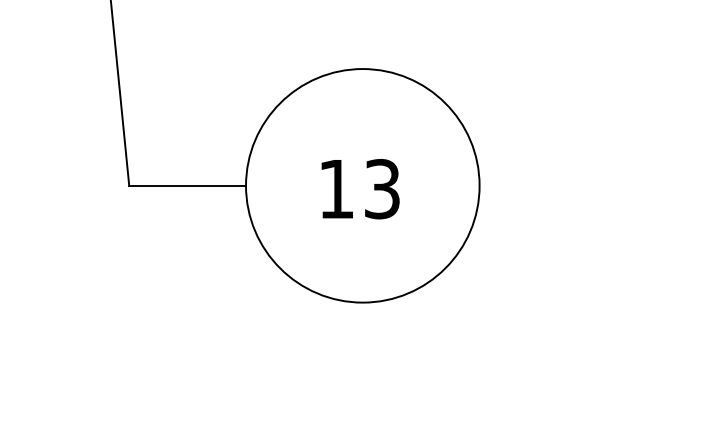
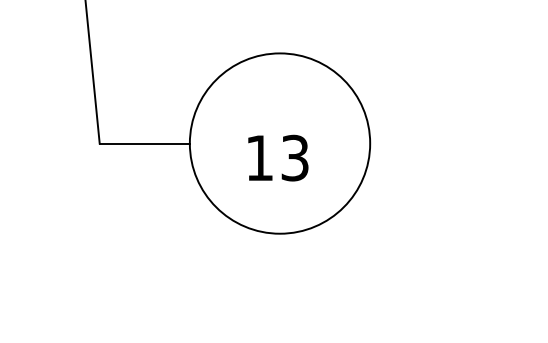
text: (360, 188) -> (278, 157), moved

